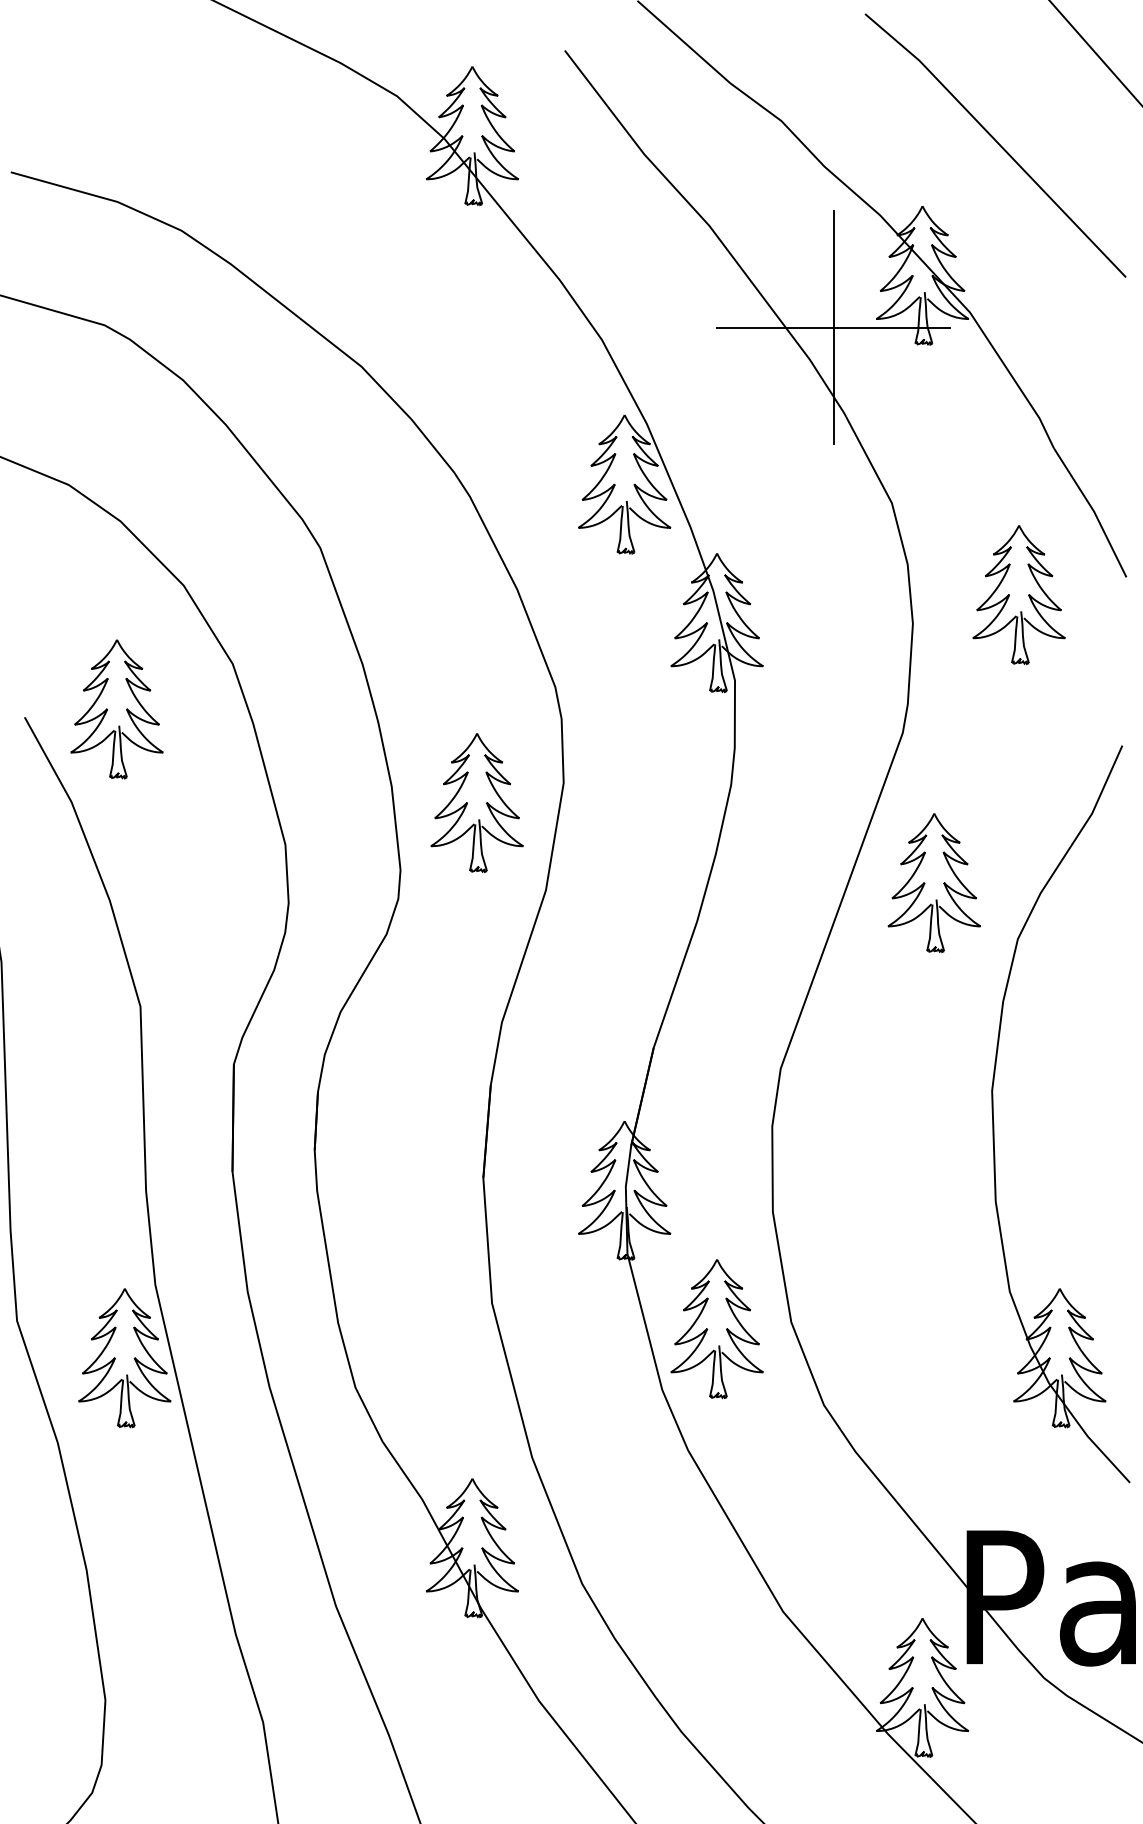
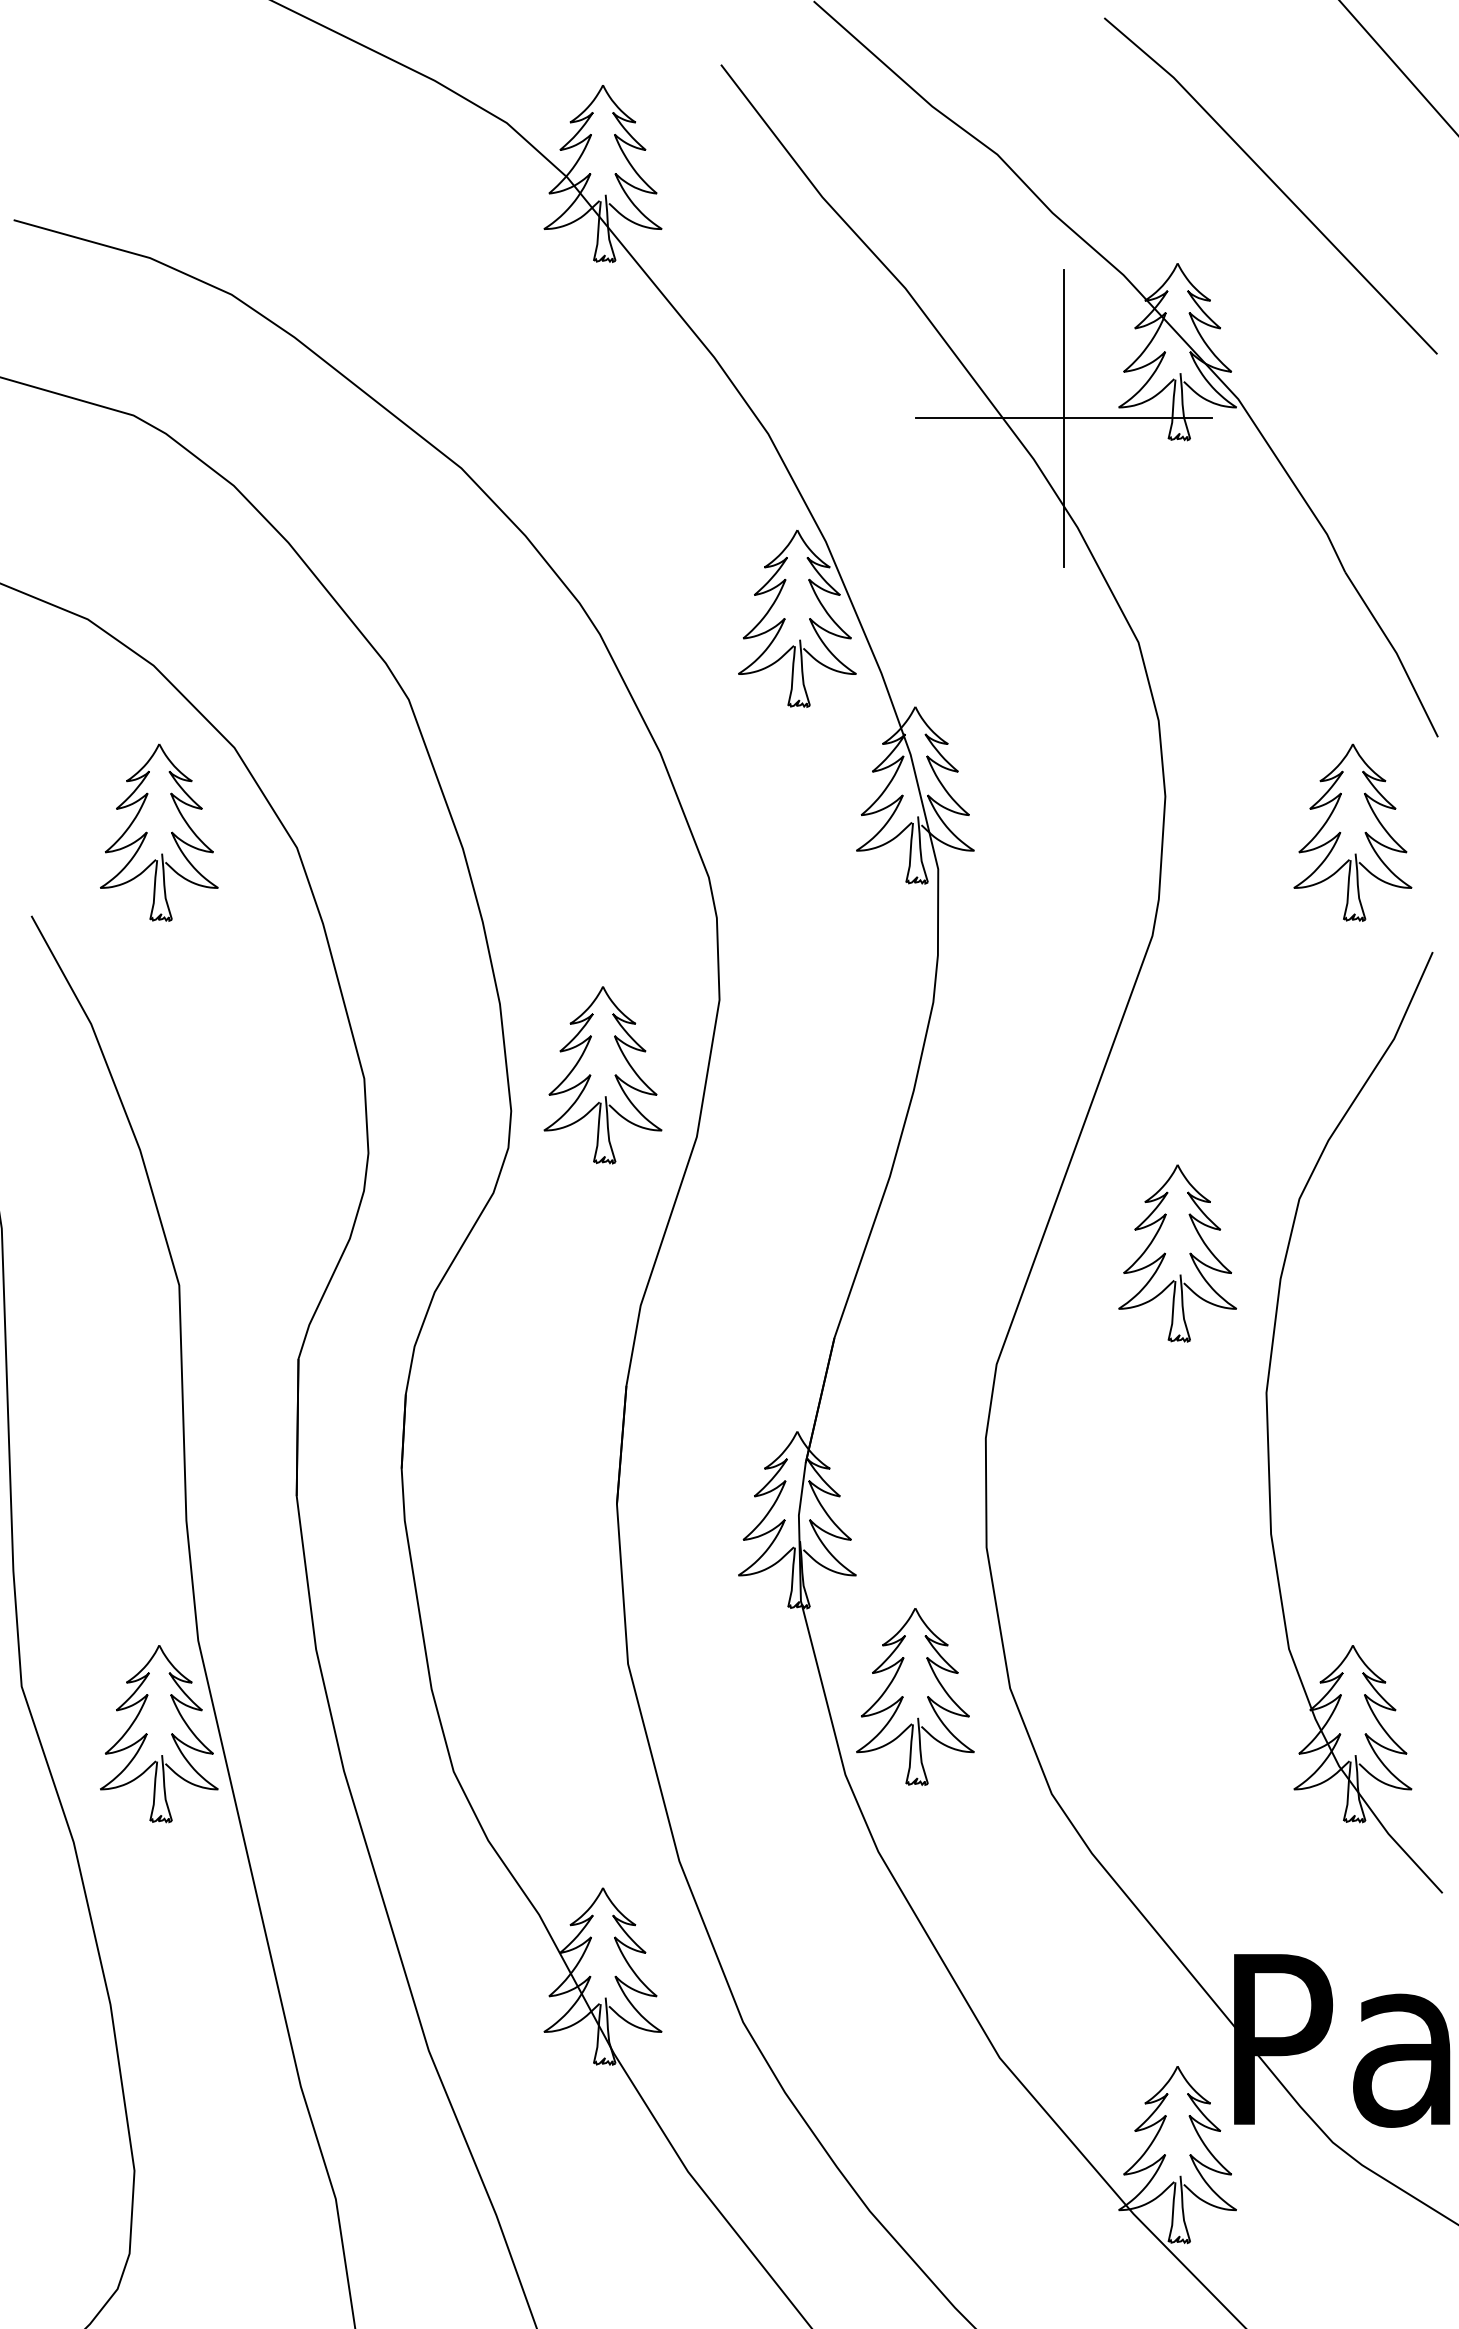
part: (1018, 594) -> (1352, 832), moved
part: (107, 709) -> (147, 832), moved
part: (476, 803) -> (602, 1075), moved
part: (934, 883) -> (1177, 1253), moved

